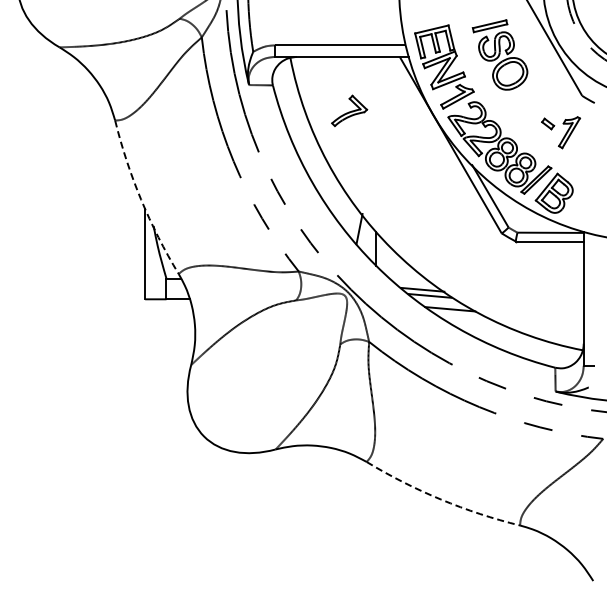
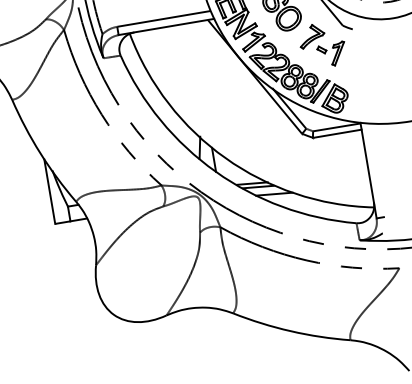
part: (349, 110) -> (311, 35), moved
arc: (141, 199) -> (40, 153), dashed -> solid
arc: (441, 499) -> (291, 331), dashed -> solid

